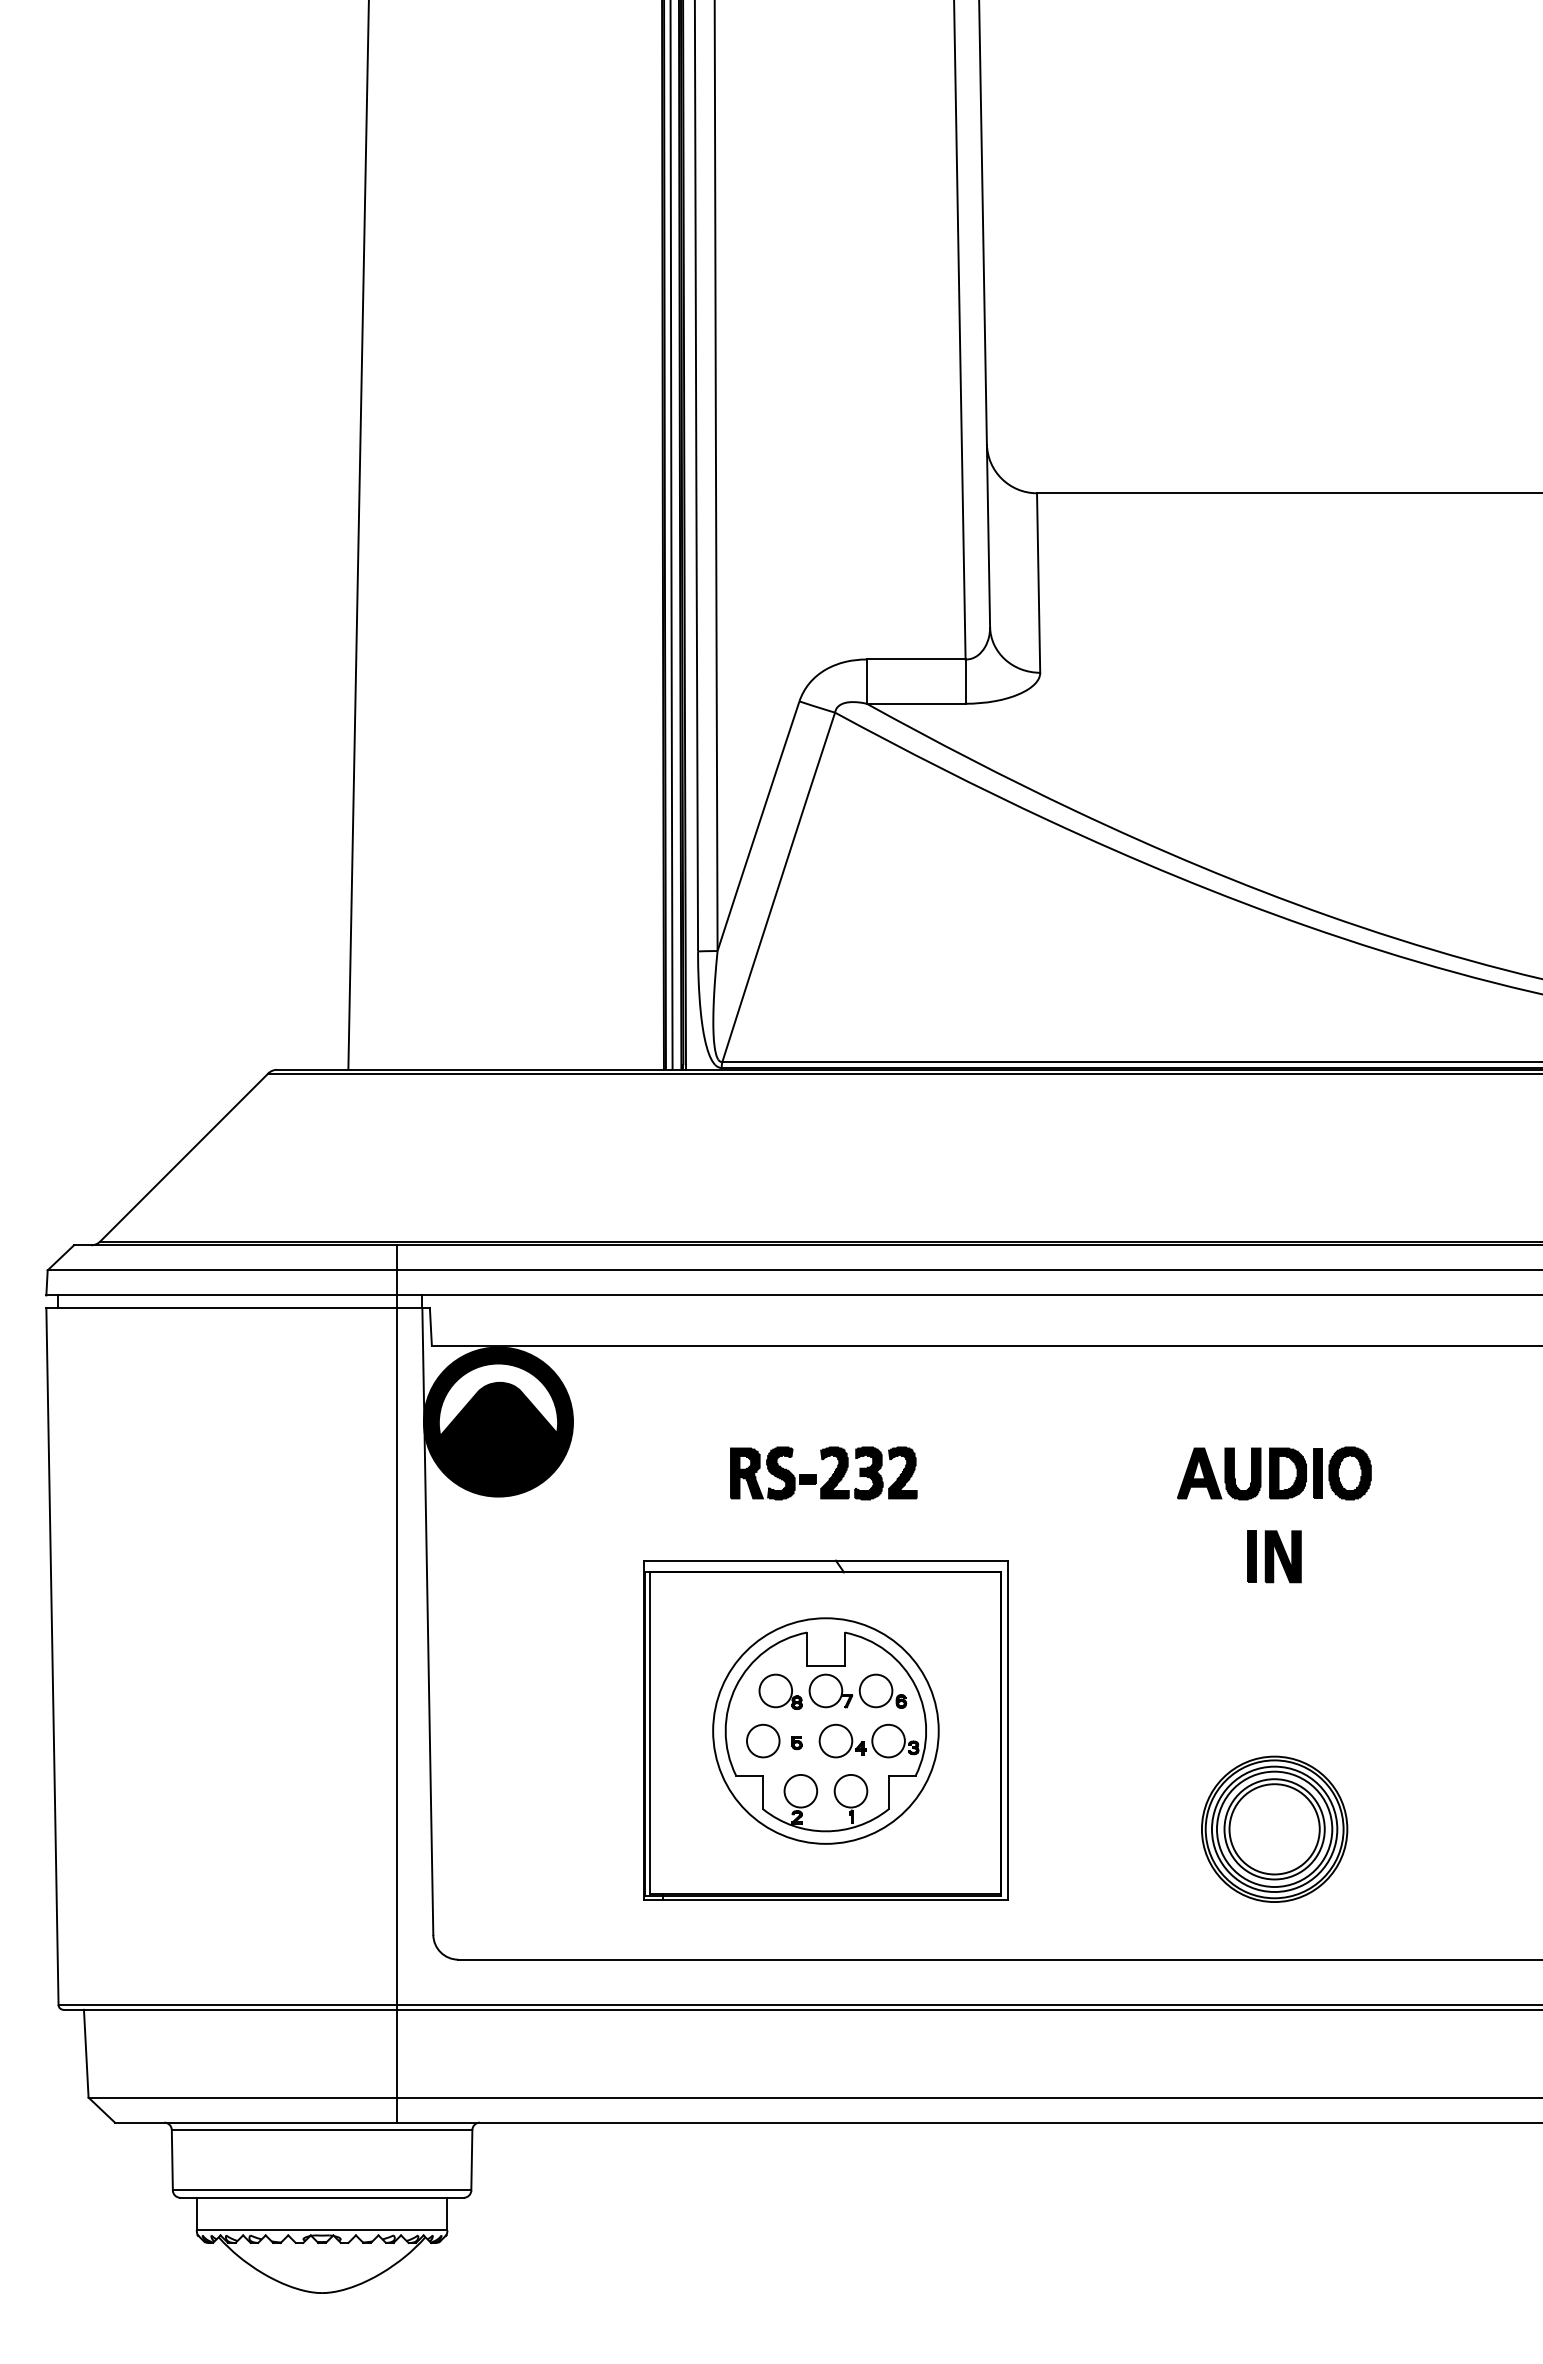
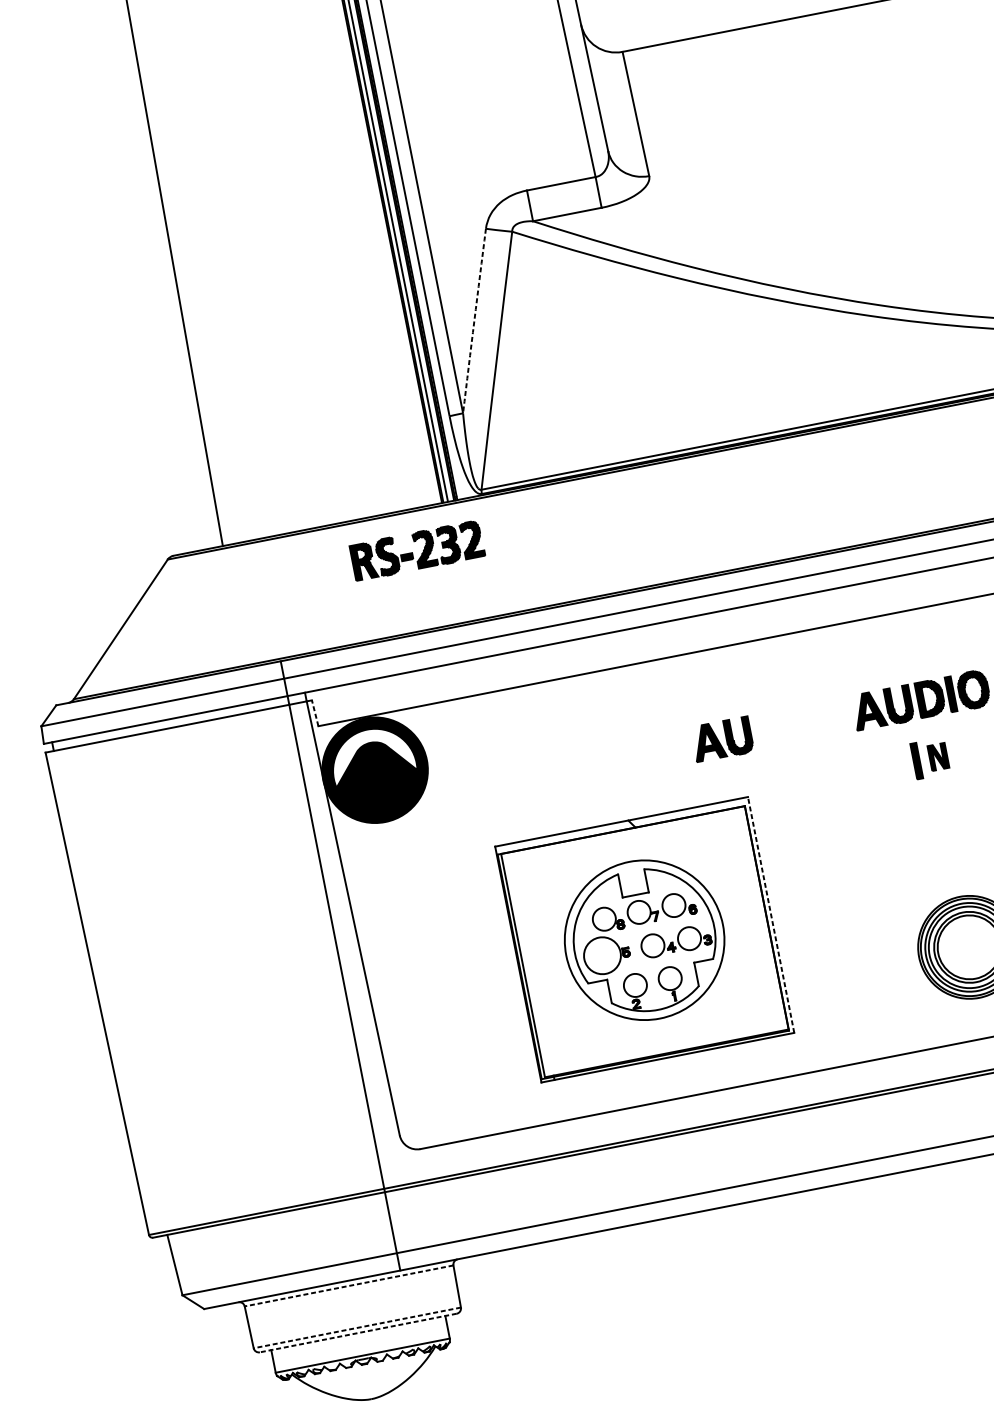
arc: (758, 826) -> (474, 321), solid -> dashed
line: (430, 1326) -> (314, 713), solid -> dashed
part: (988, 1473) -> (722, 739), added
part: (816, 1474) -> (412, 552), moved
part: (1282, 1556) -> (937, 756), size x0.7
line: (1008, 1730) -> (771, 914), solid -> dashed
circle: (762, 1740) -> (601, 955), size x1.6
line: (321, 2130) -> (348, 1286), solid -> dashed
line: (321, 2190) -> (356, 1328), solid -> dashed
line: (322, 2197) -> (358, 1332), solid -> dashed

